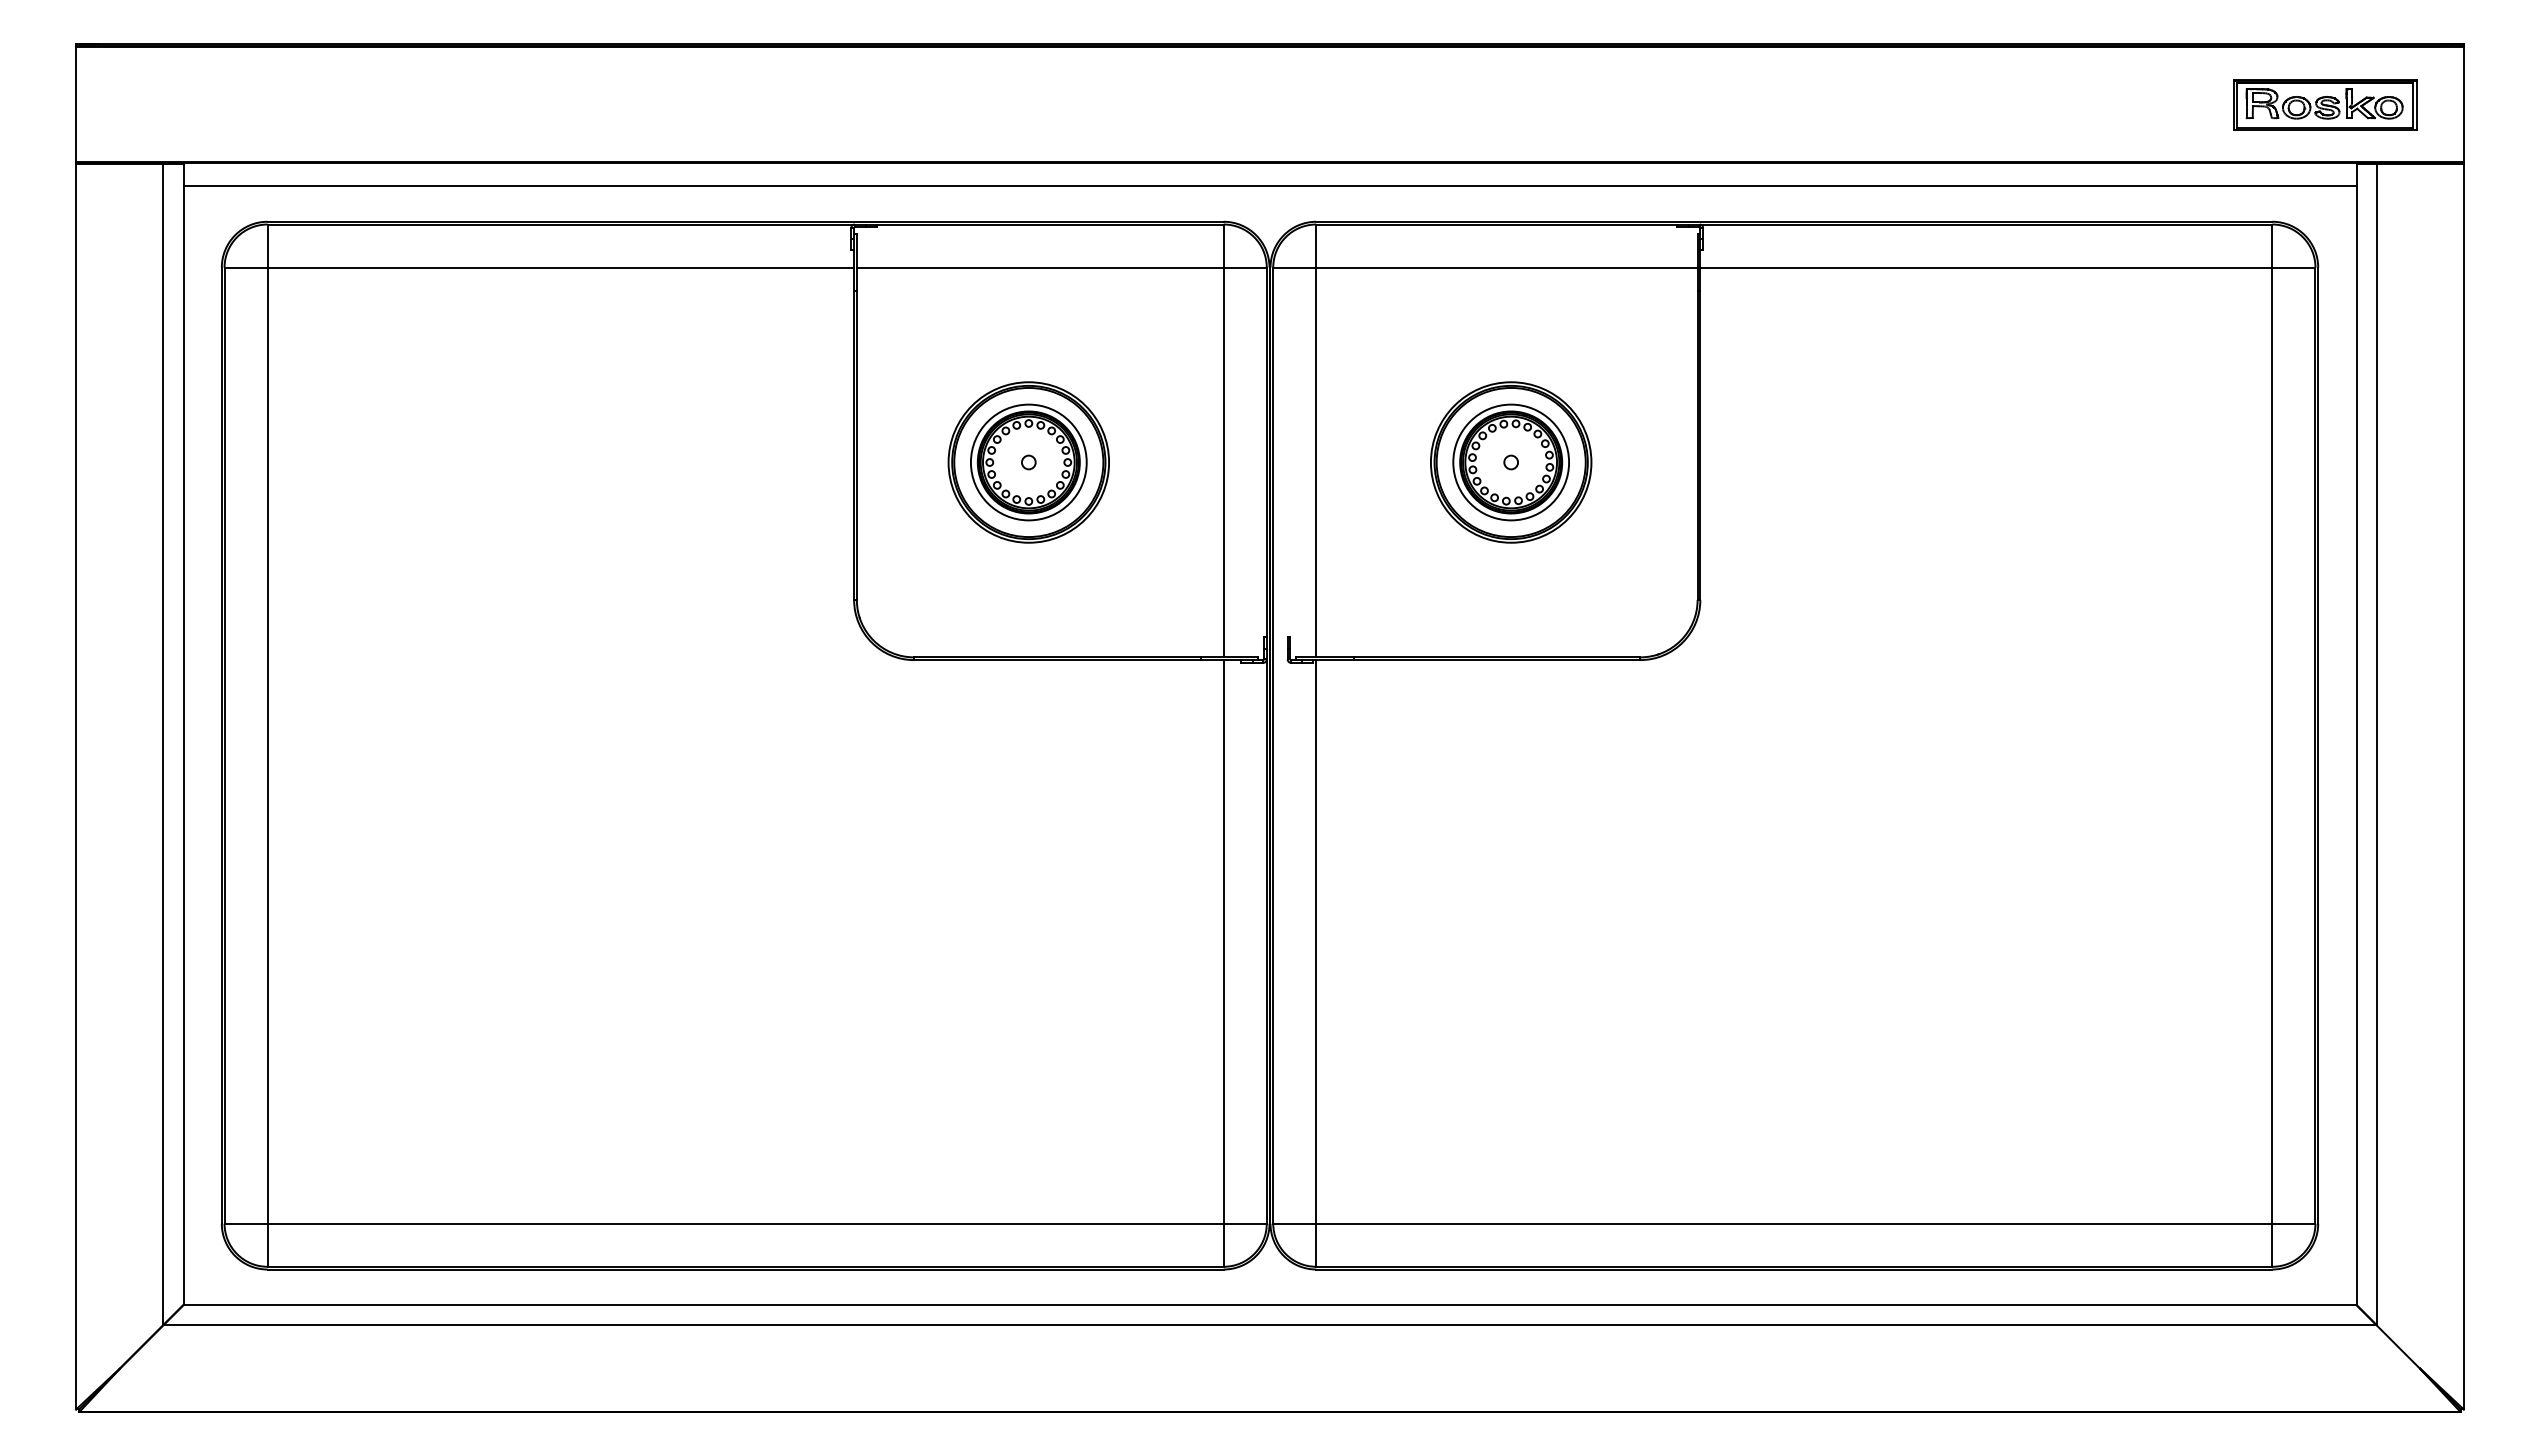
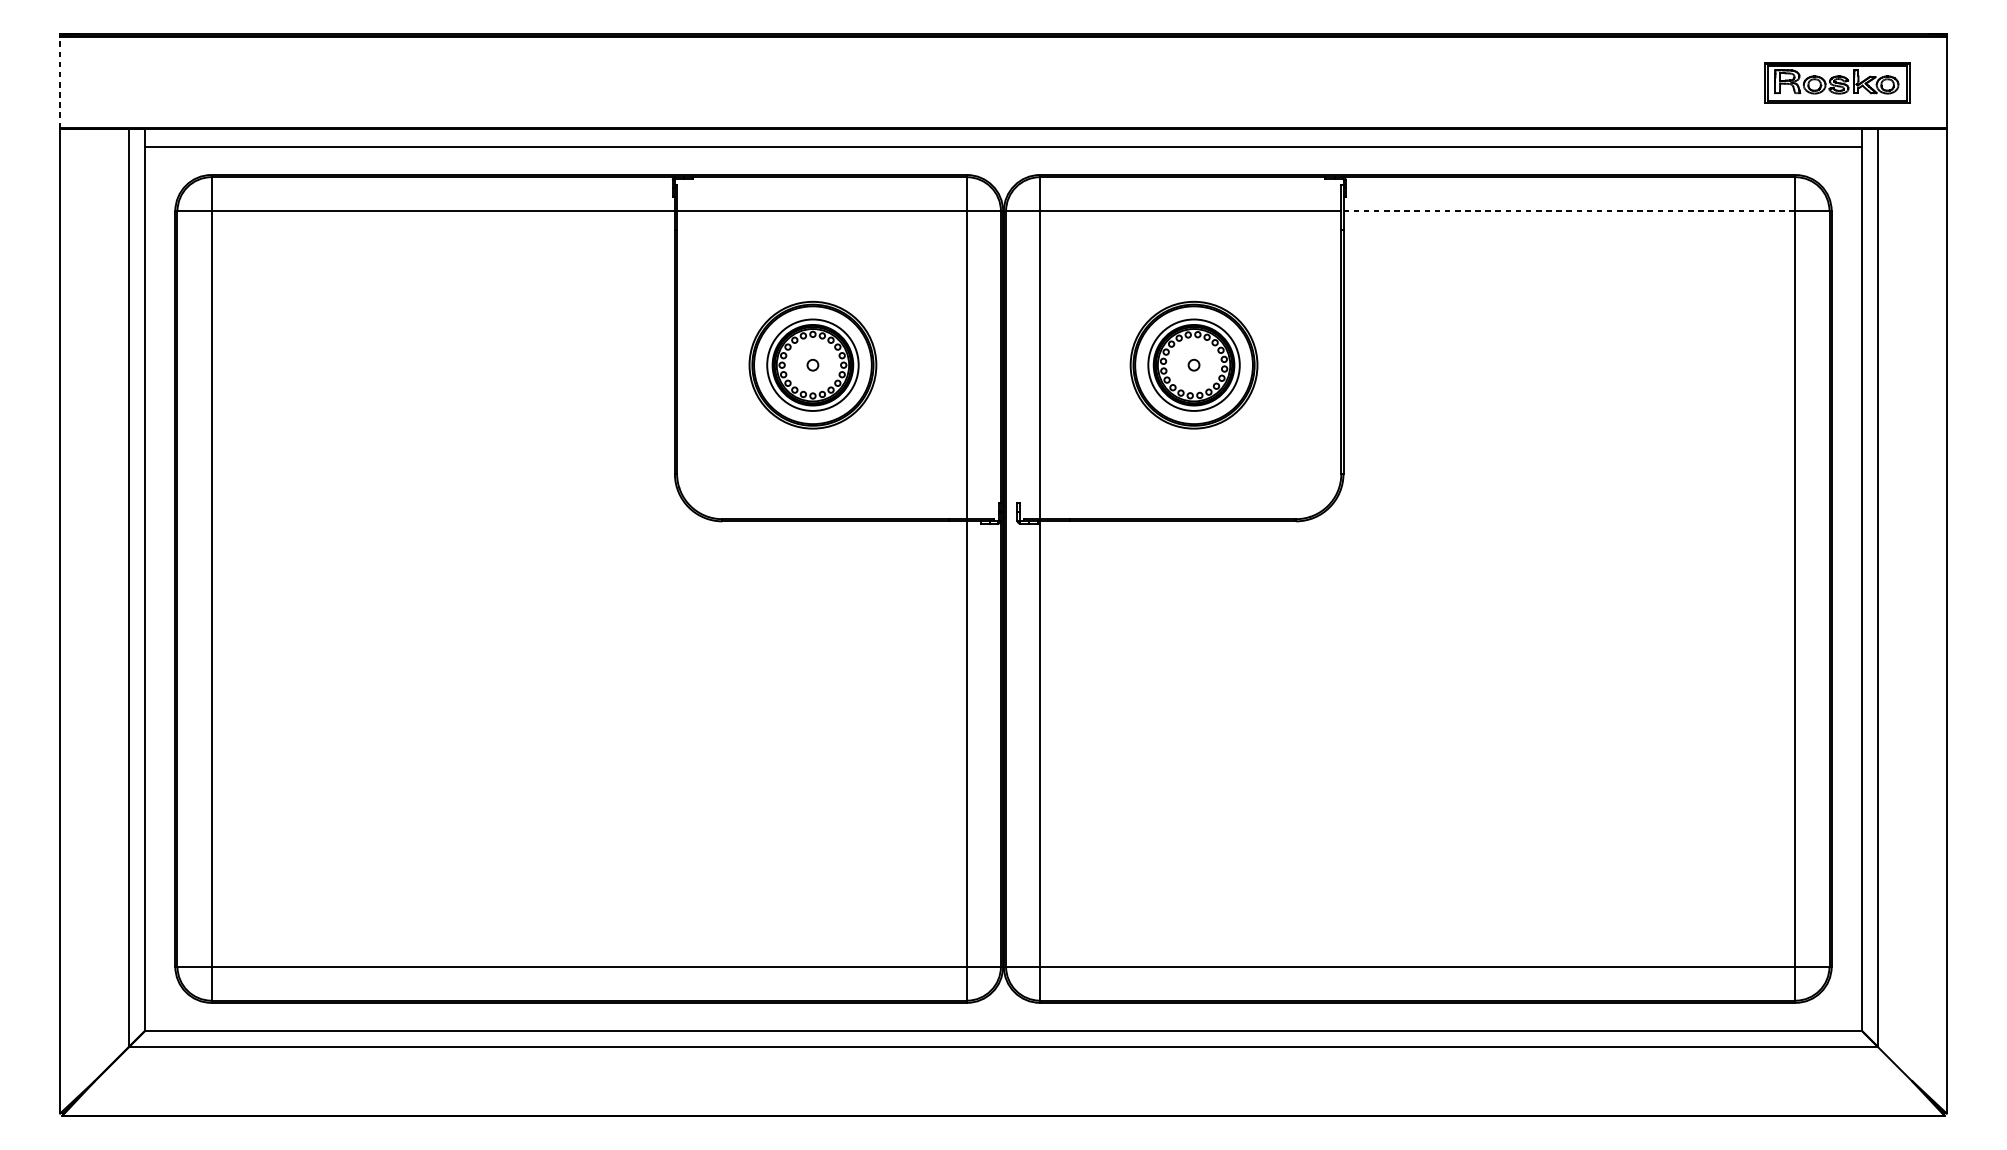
line: (76, 104) -> (60, 82), solid -> dashed
line: (1986, 267) -> (1569, 211), solid -> dashed

